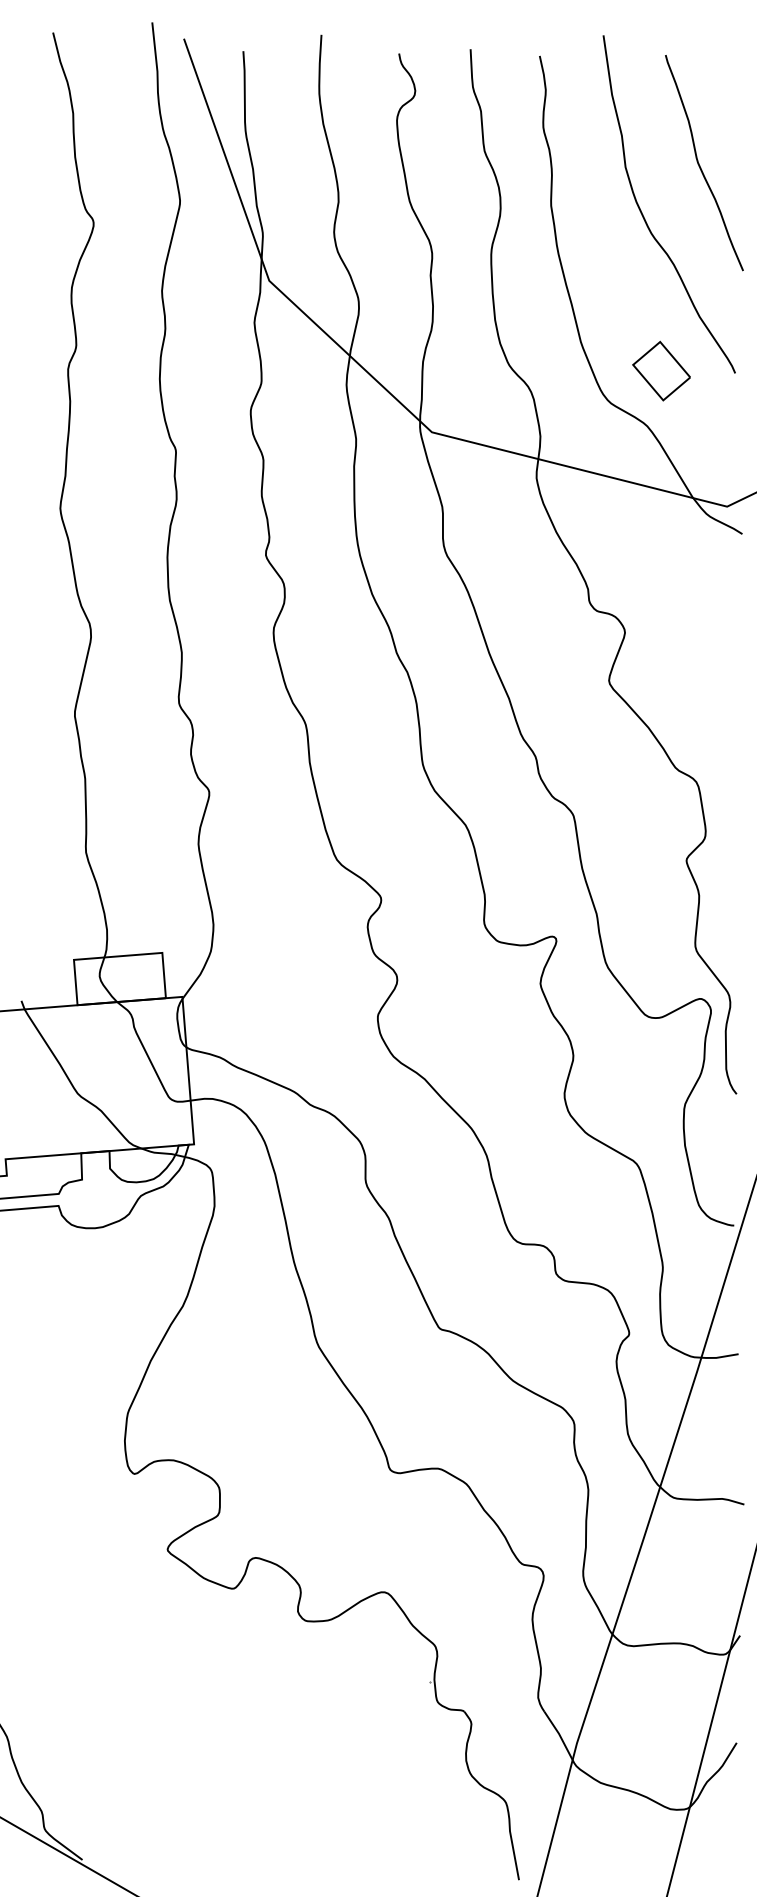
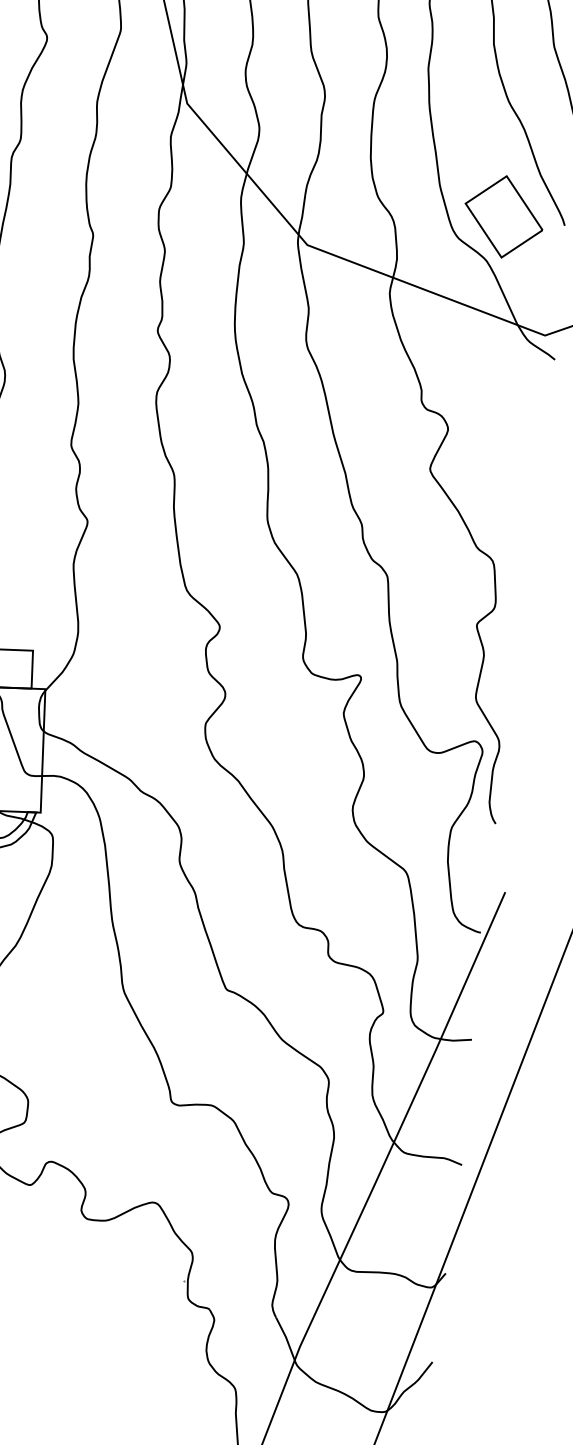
part: (661, 370) -> (503, 216), size x1.67

